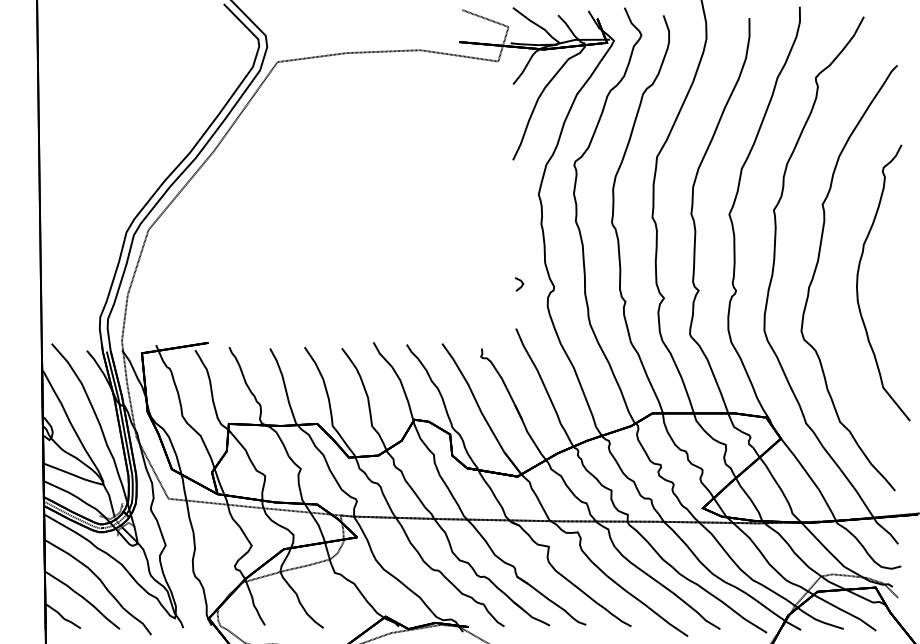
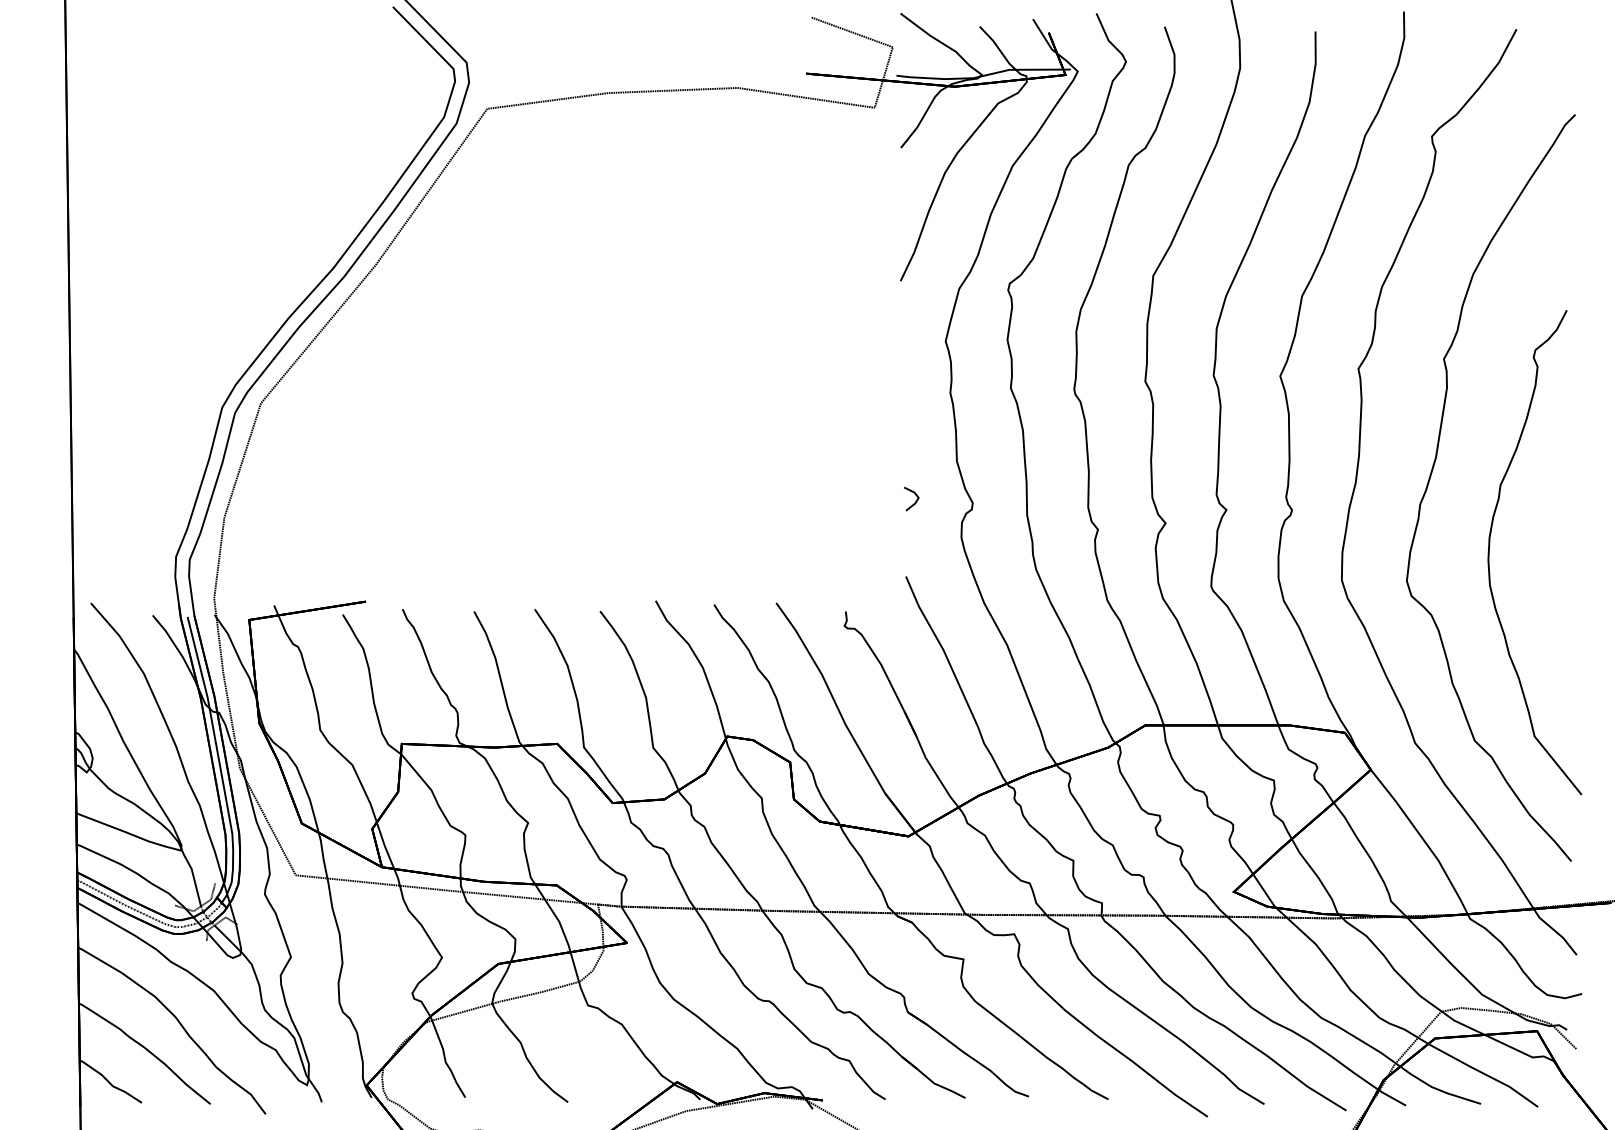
curve: (858, 282) -> (1491, 551), moved

